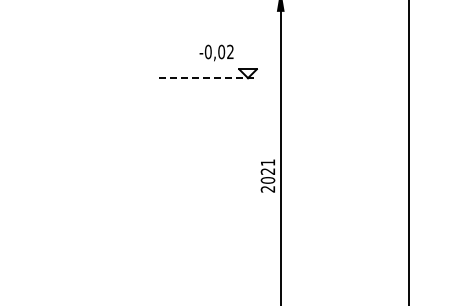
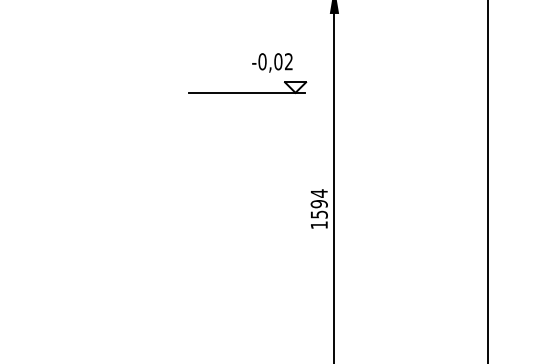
text: (216, 52) -> (272, 62), moved
line: (207, 78) -> (247, 93), dashed -> solid
text: (267, 175) -> (318, 208), 2021 -> 1594

